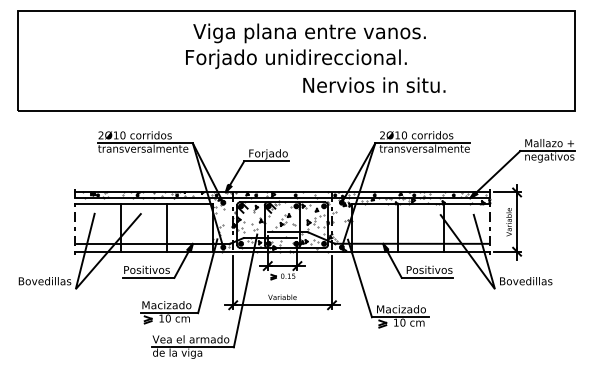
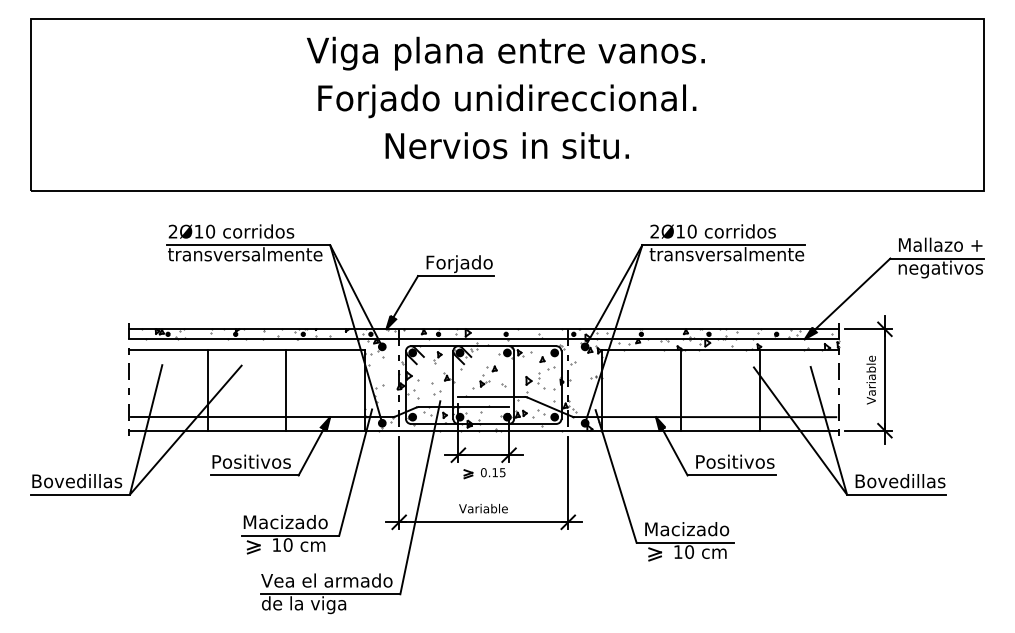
text: (309, 33) -> (505, 53), moved
text: (374, 84) -> (507, 144), moved
line: (46, 289) -> (79, 495), added
line: (523, 289) -> (895, 495), added

